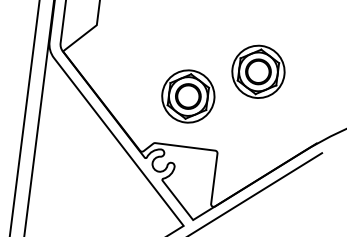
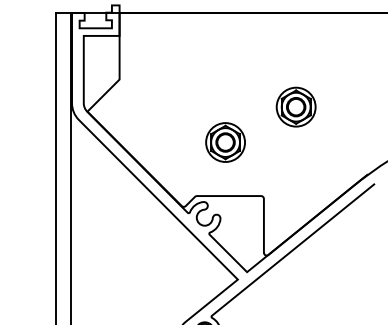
part: (257, 71) -> (295, 106), size x0.7
part: (188, 96) -> (225, 142), size x0.7

